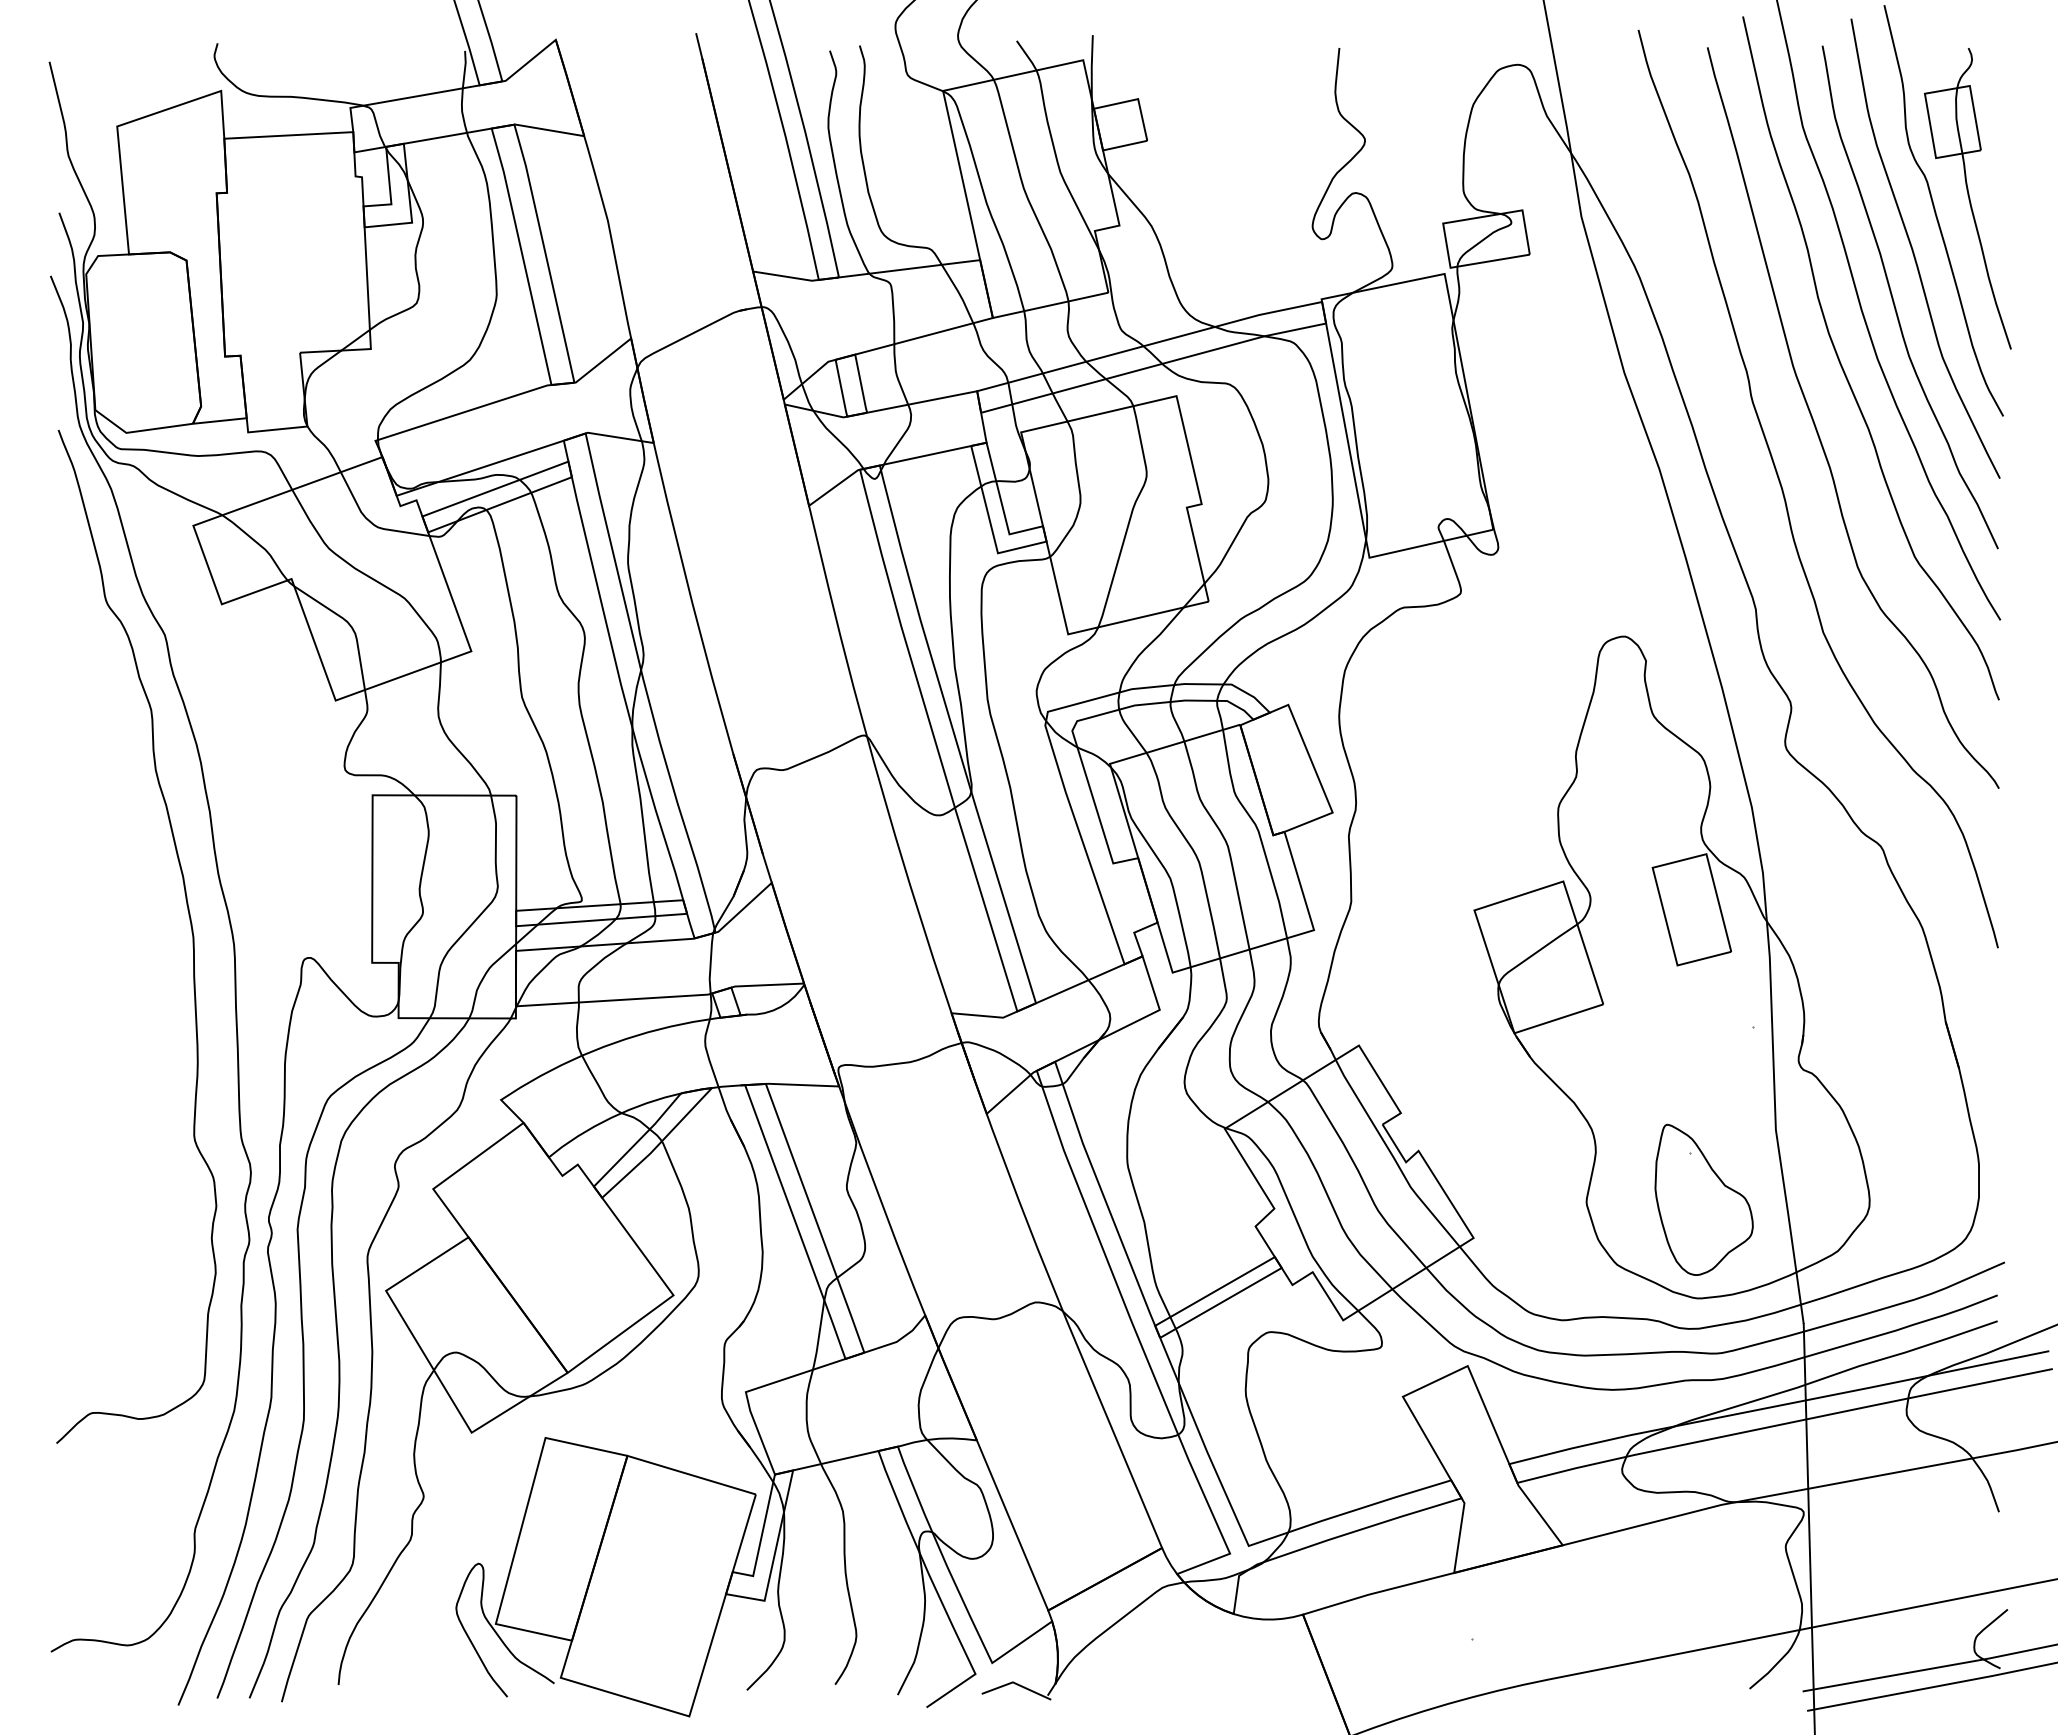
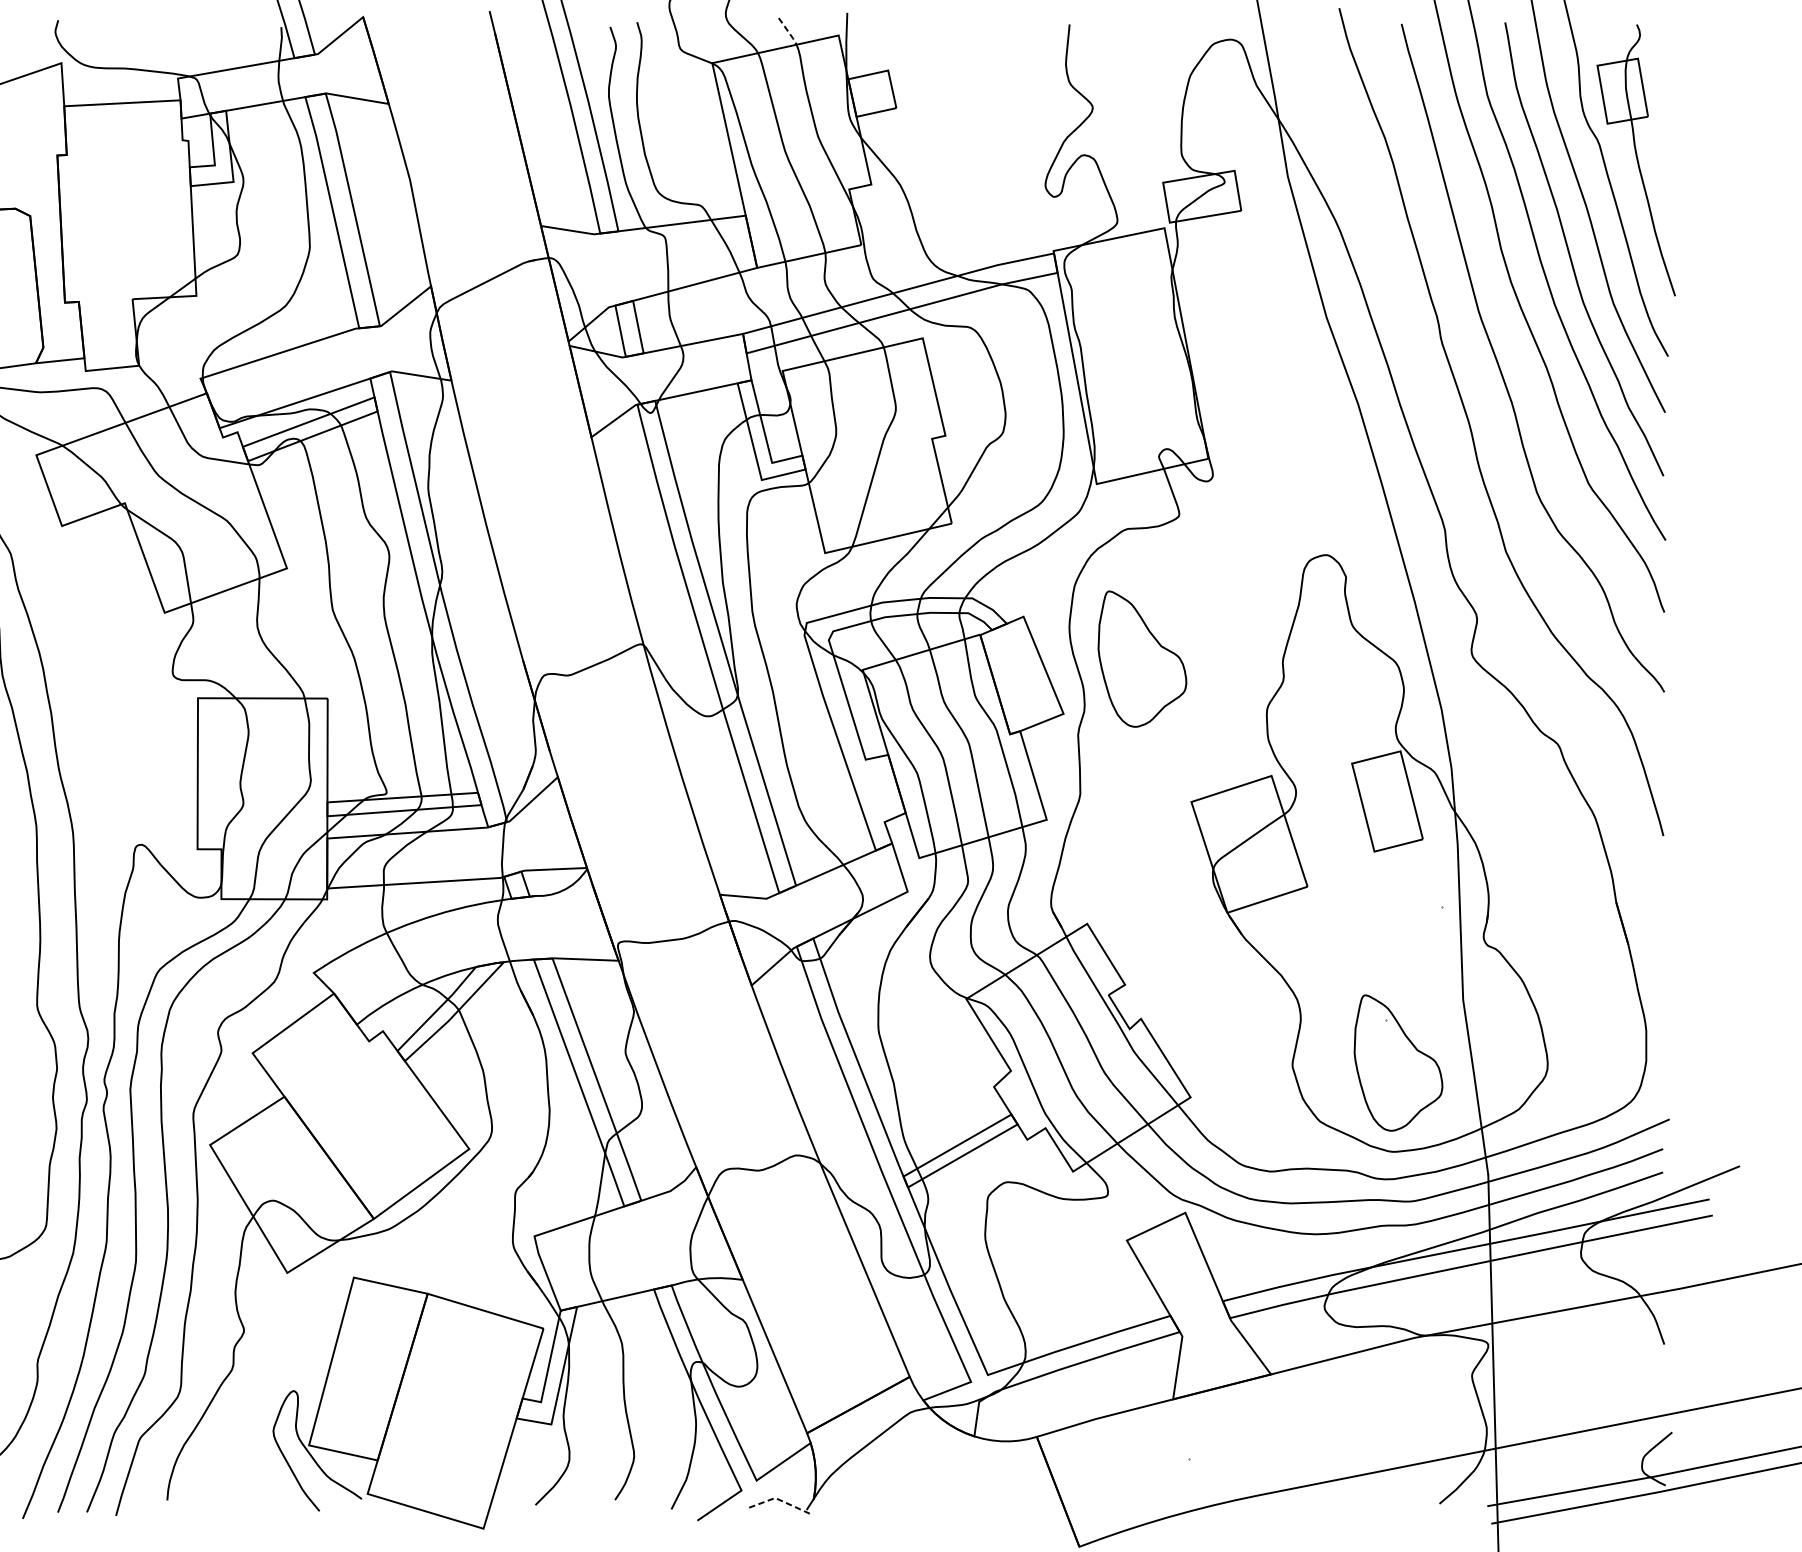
line: (1027, 56) -> (788, 32), solid -> dashed
part: (1419, 751) -> (1141, 658), added
line: (1016, 1683) -> (778, 1499), solid -> dashed

